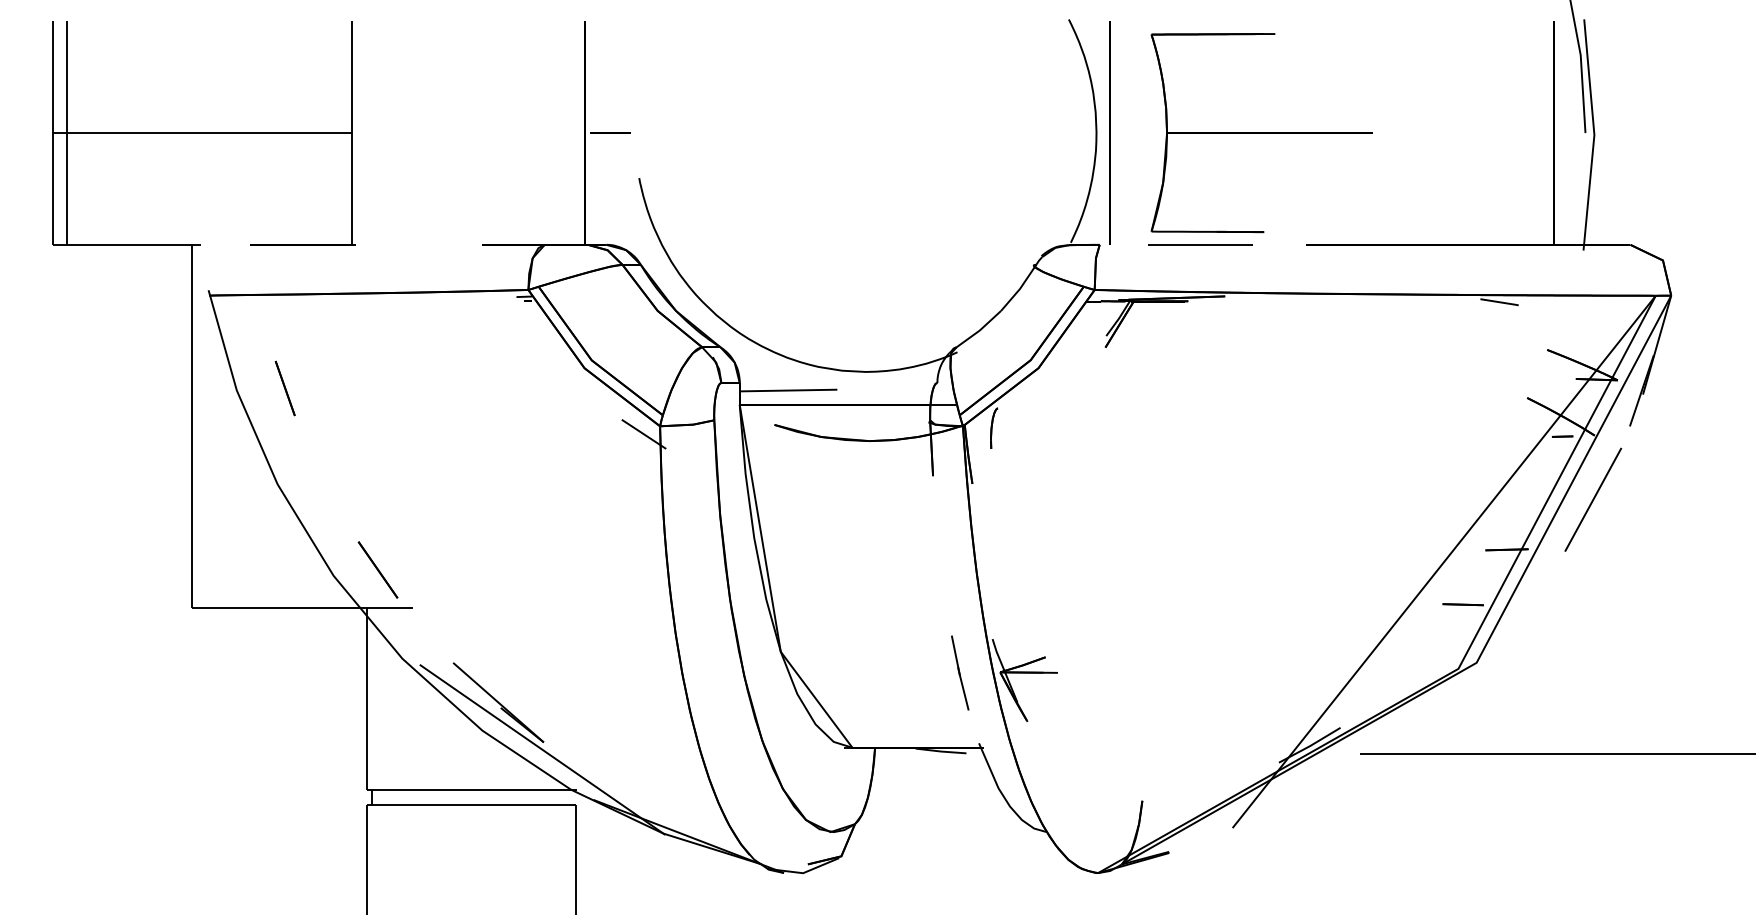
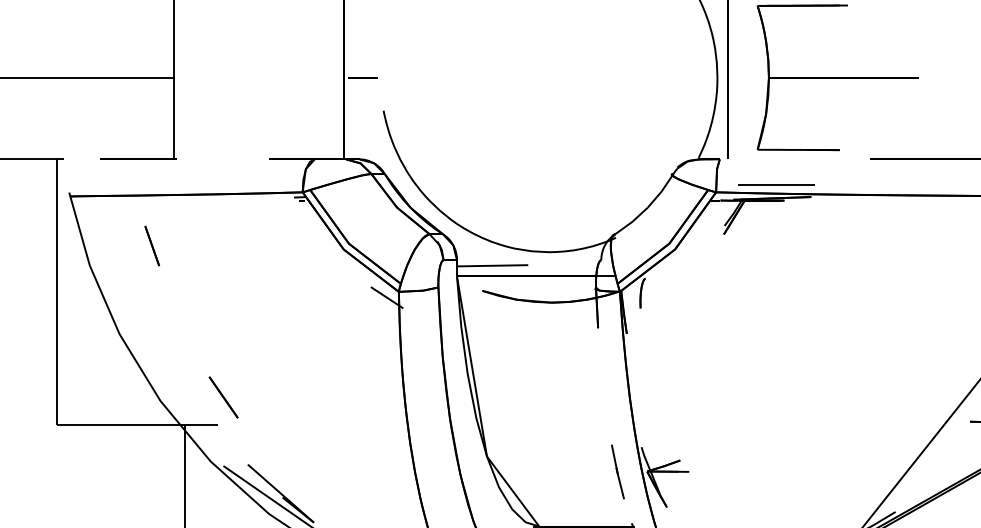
line: (1200, 244) -> (776, 184), moved
line: (284, 388) -> (151, 246), moved
line: (377, 569) -> (223, 397), moved

